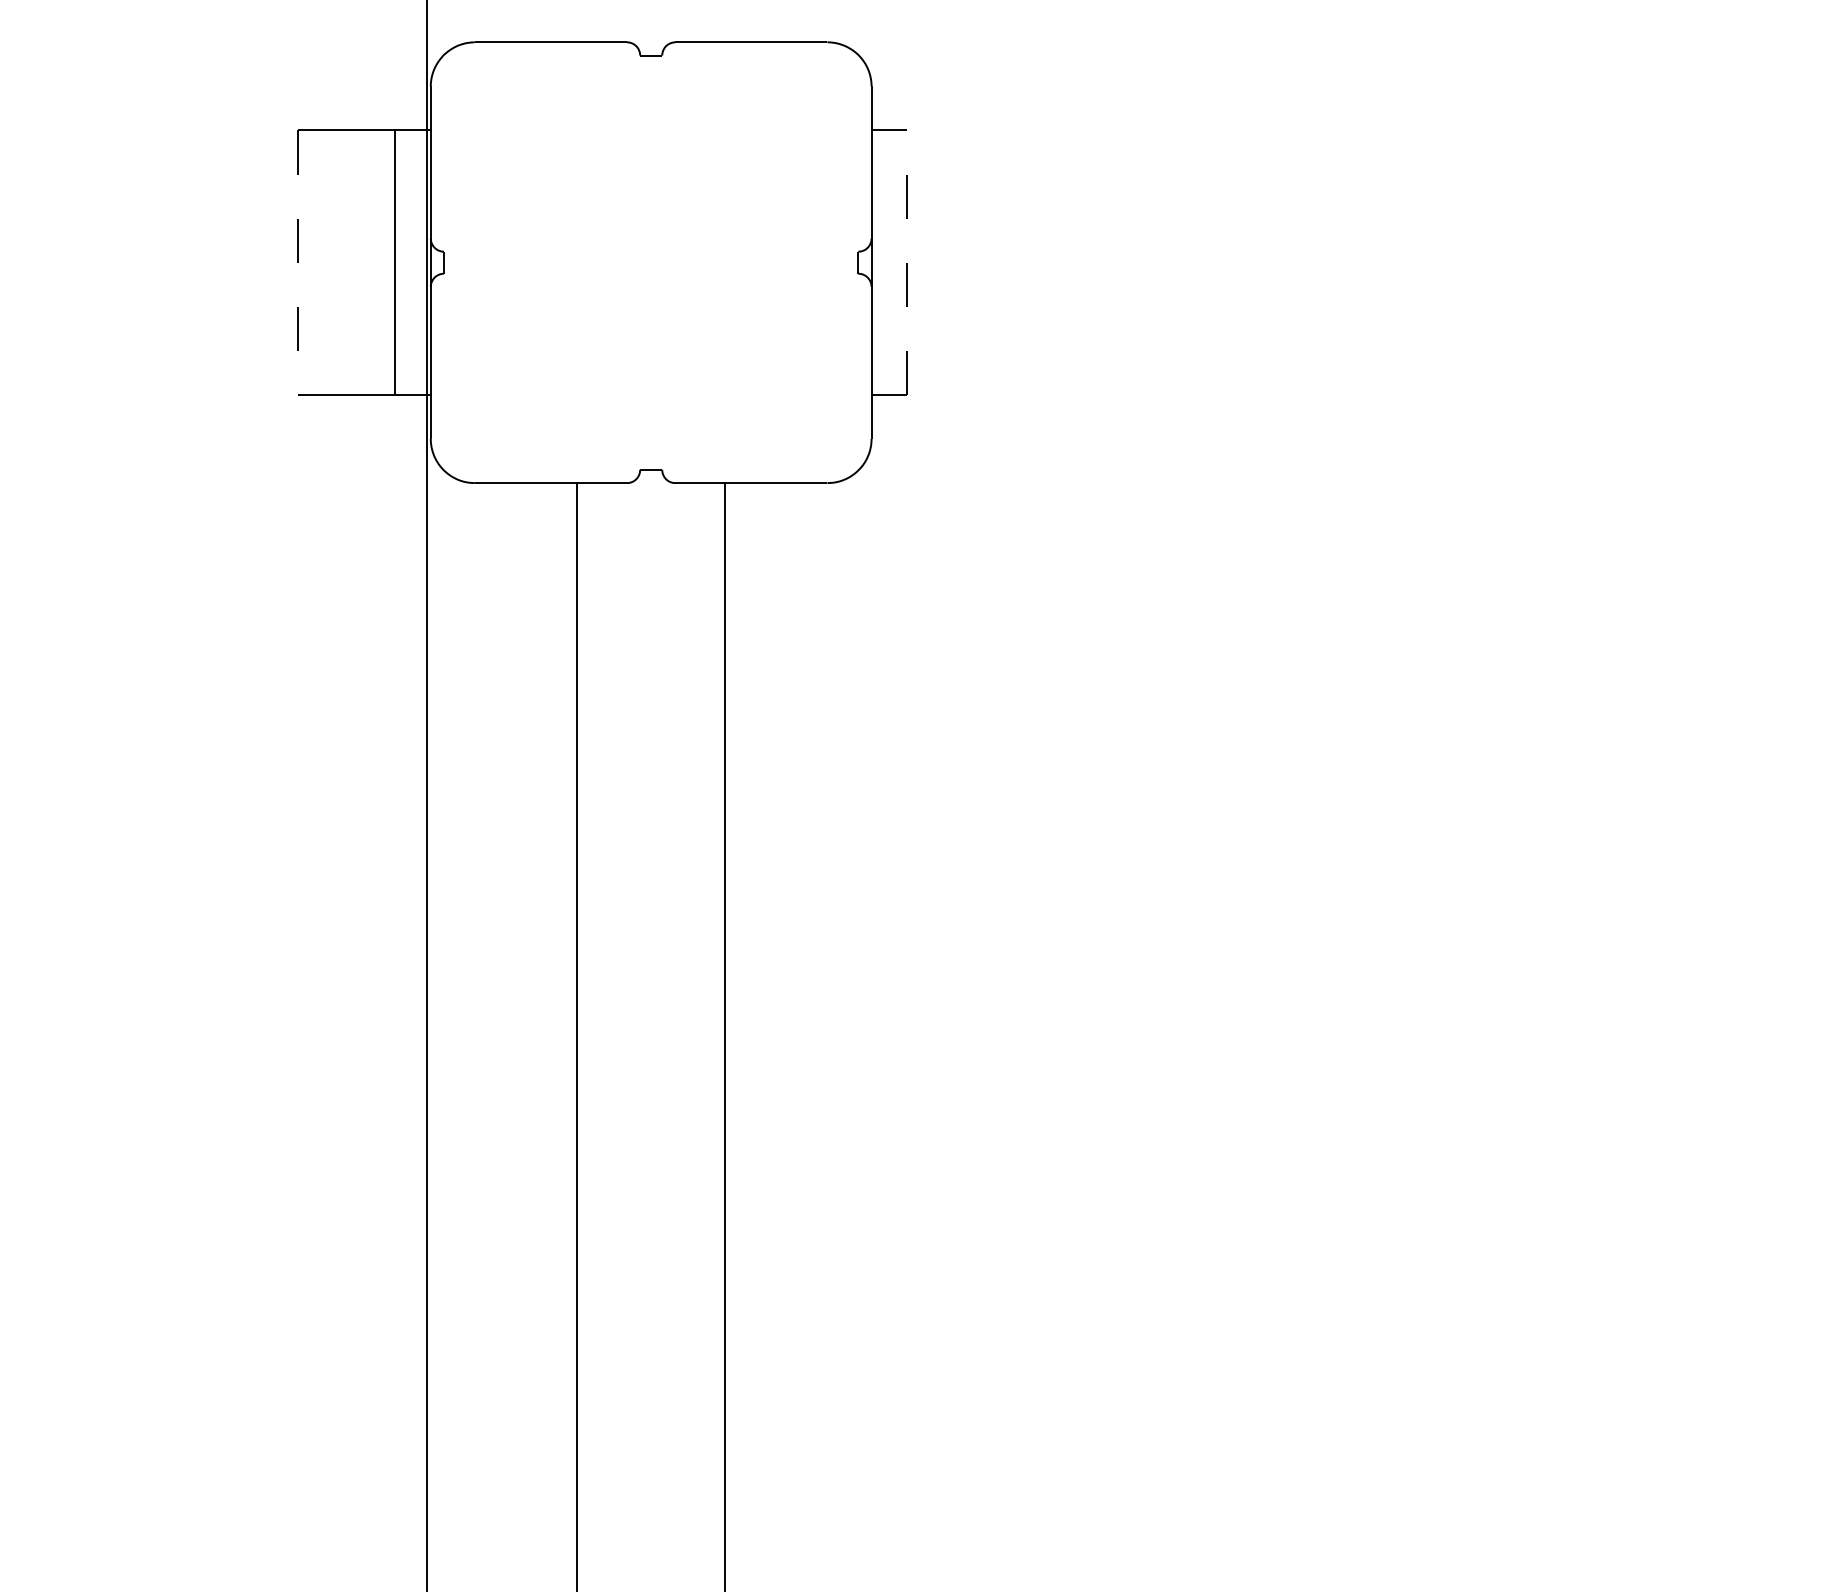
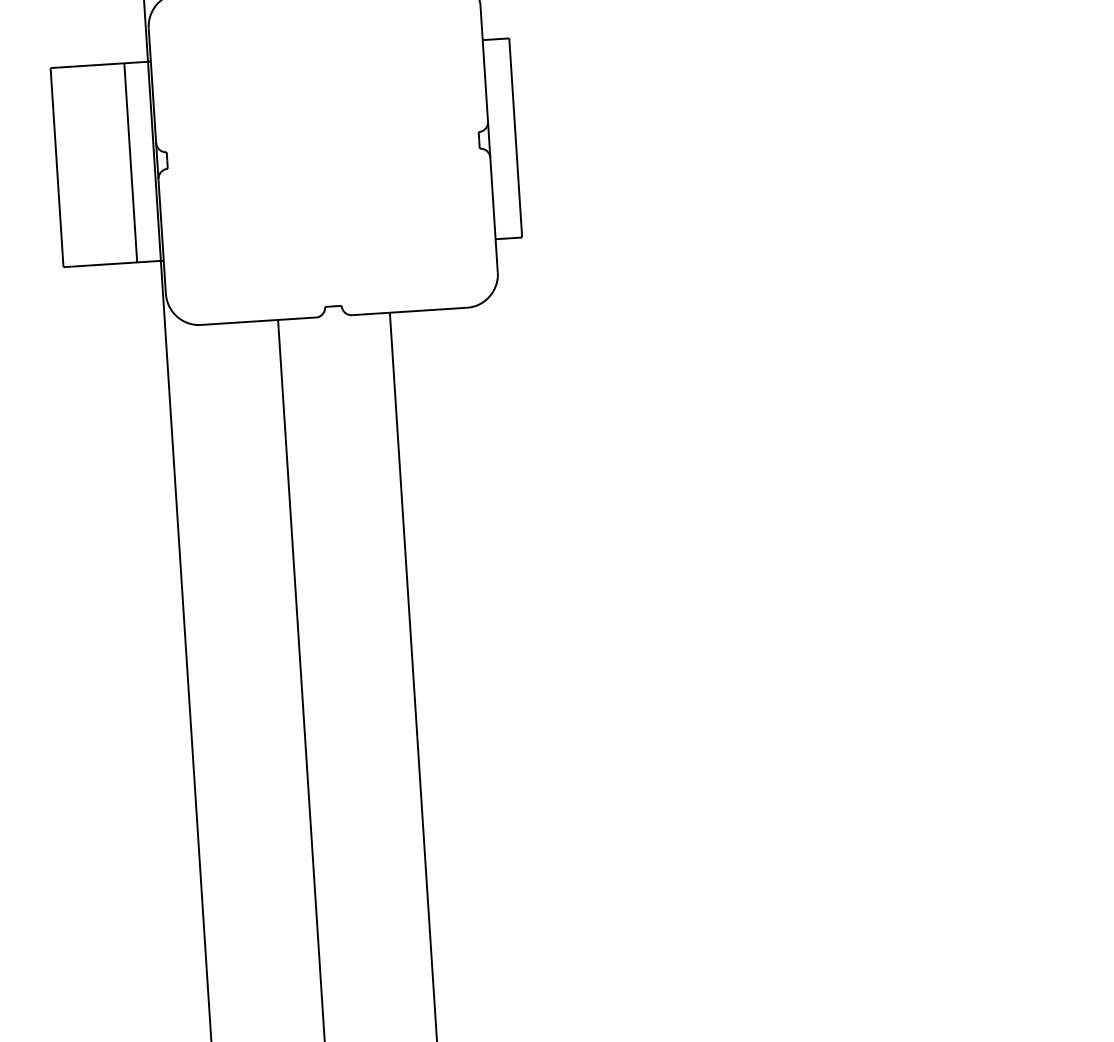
line: (906, 262) -> (515, 137), dashed -> solid
line: (297, 263) -> (57, 168), dashed -> solid

